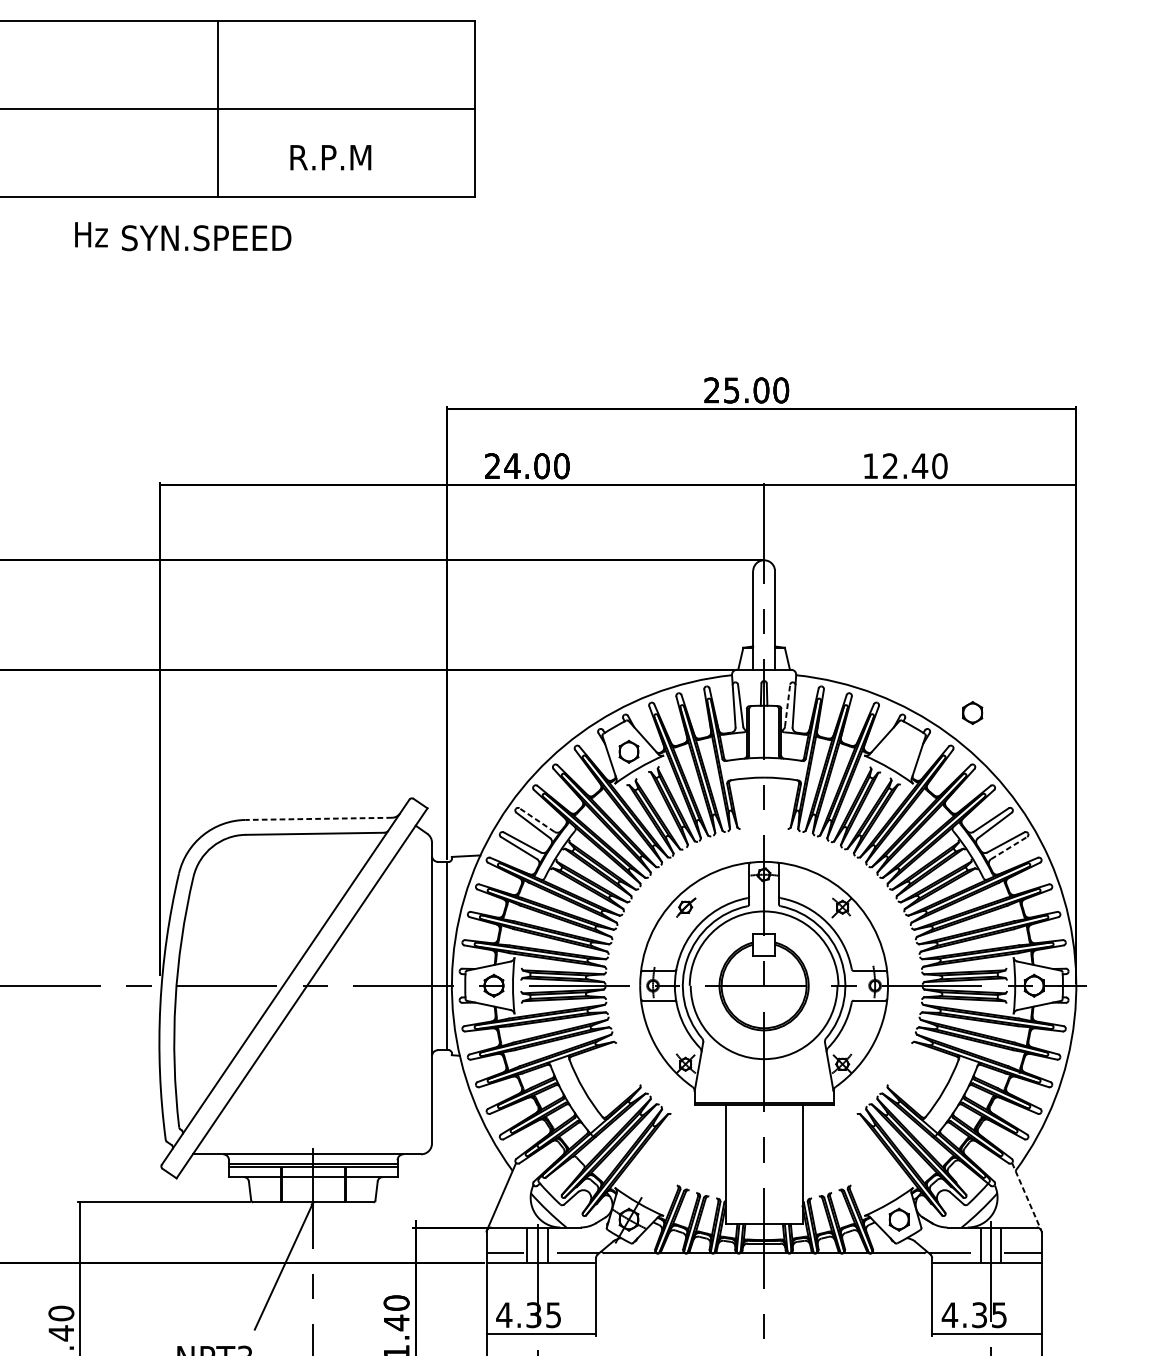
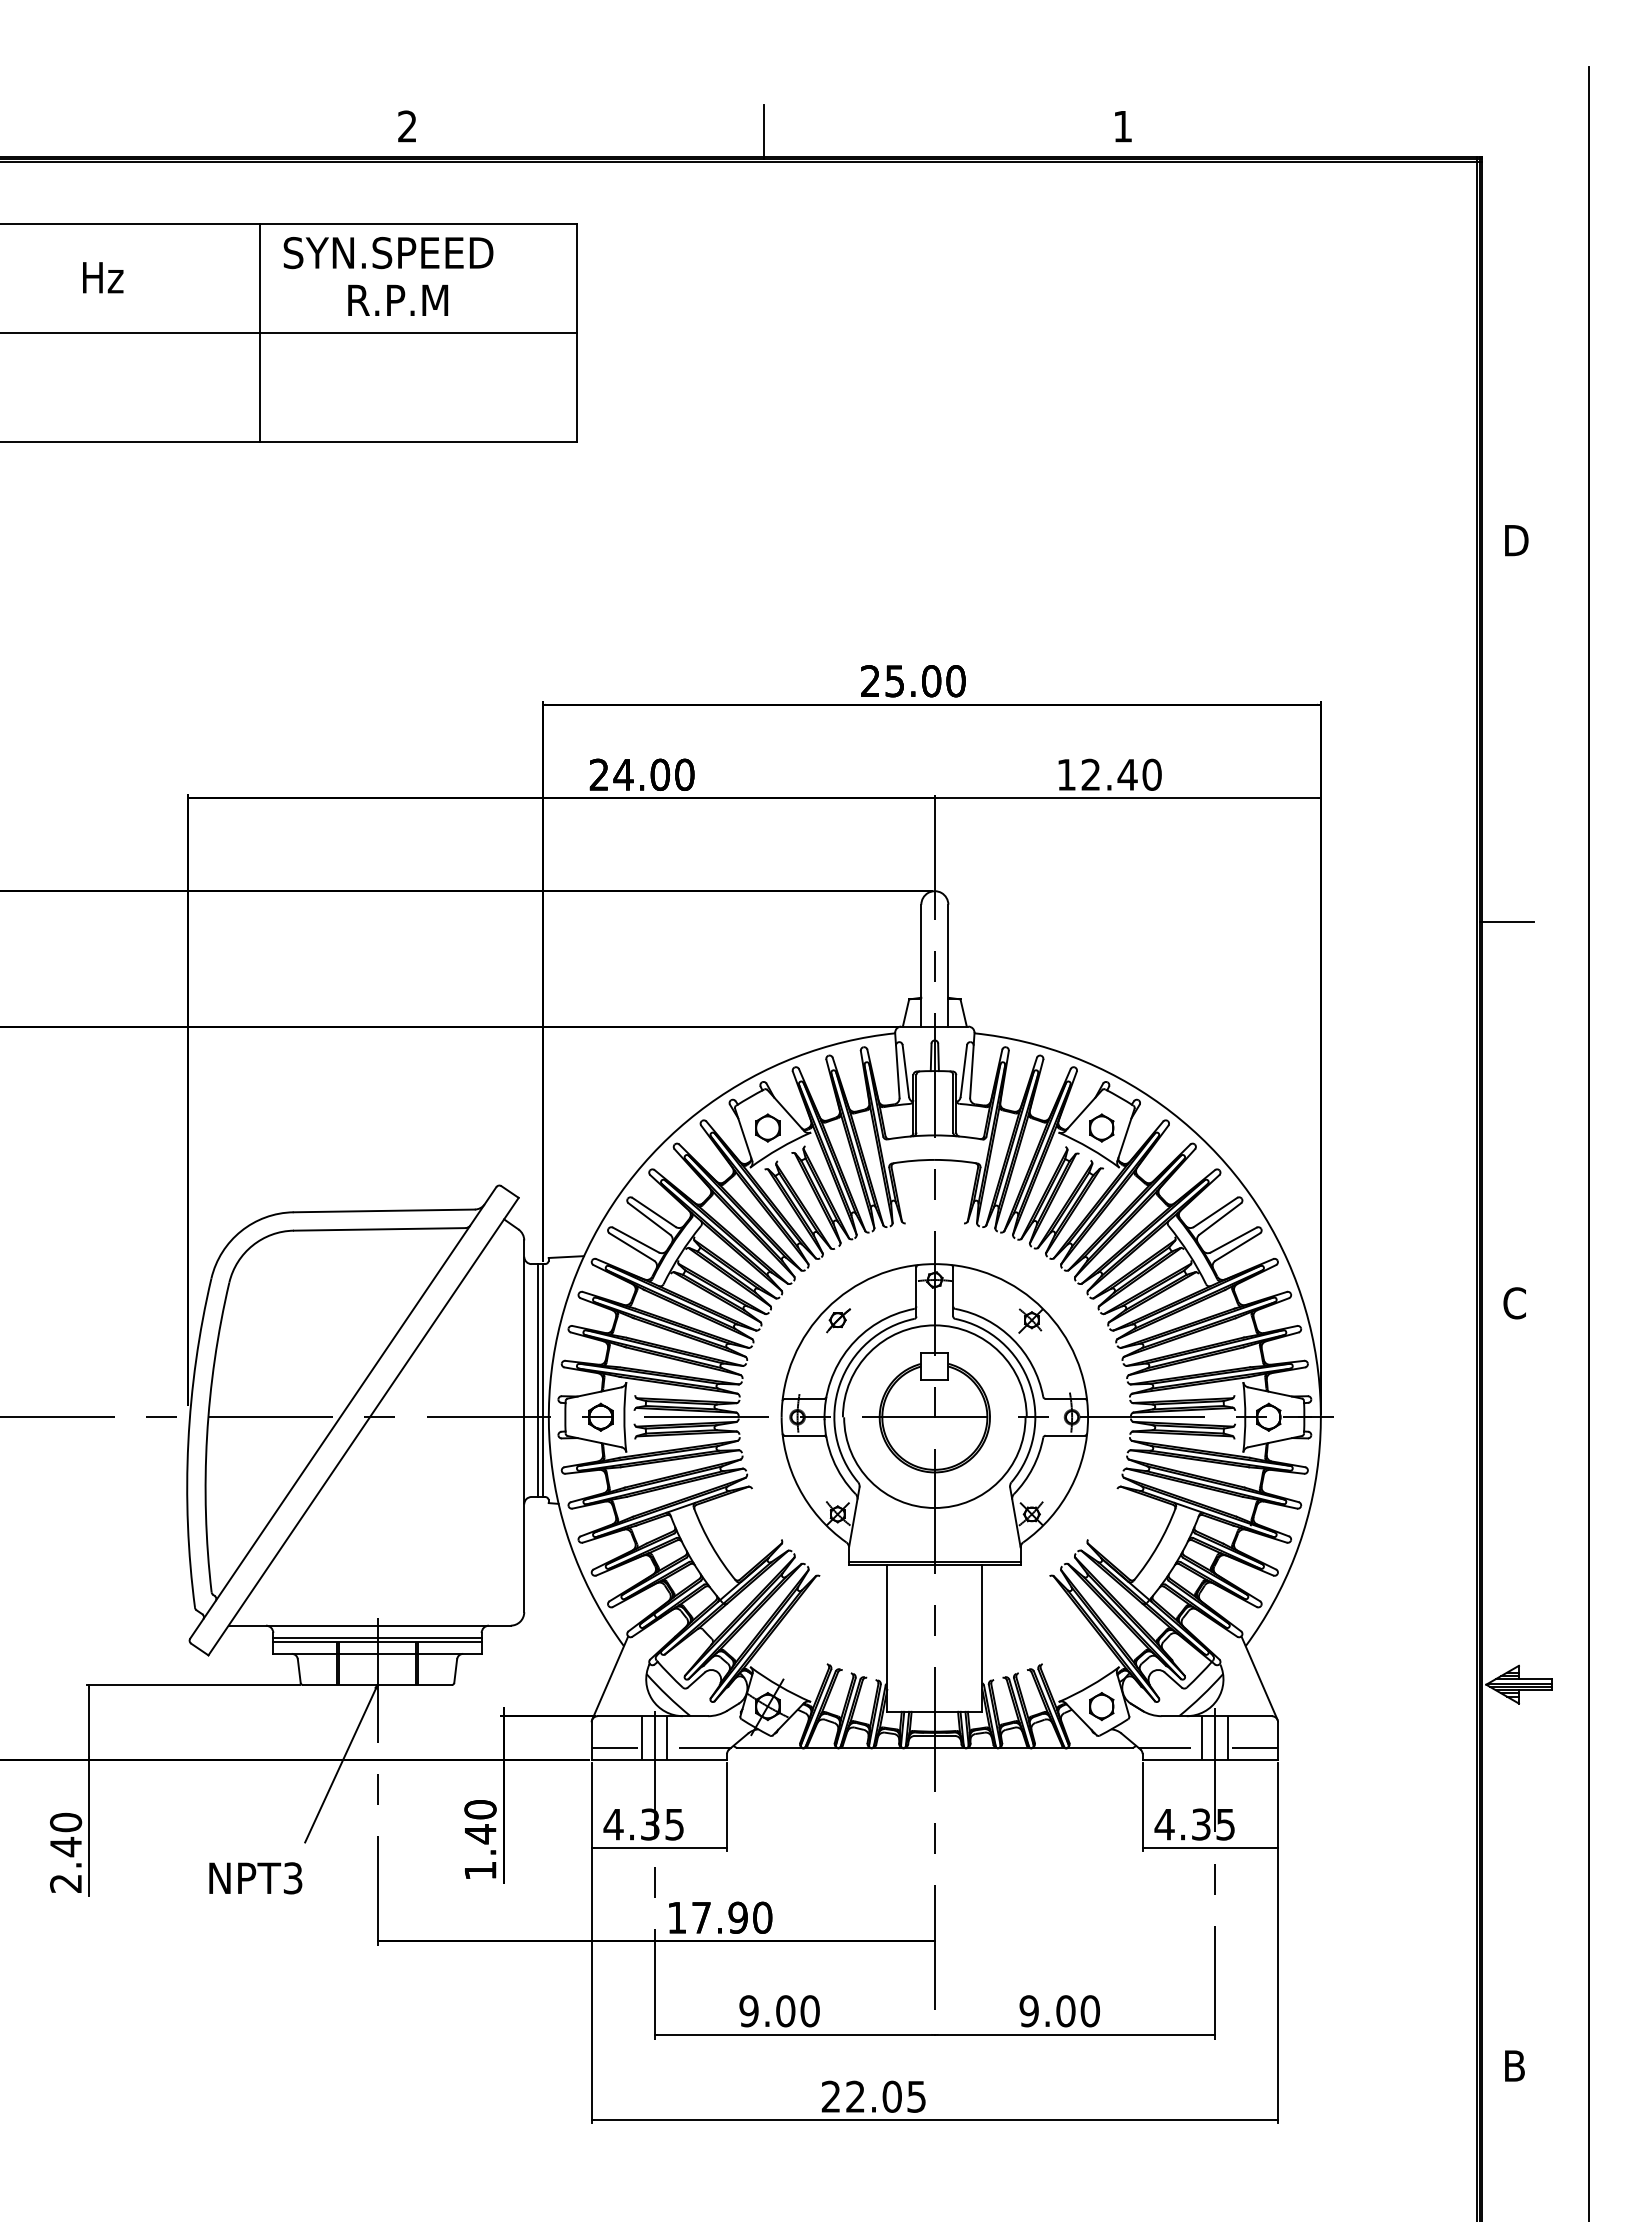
text: (331, 156) -> (398, 299), moved
text: (91, 234) -> (103, 277), moved
text: (206, 238) -> (388, 253), moved
line: (787, 705) -> (963, 1070), dashed -> solid
part: (972, 712) -> (1101, 1127), moved
line: (318, 818) -> (384, 1210), dashed -> solid
line: (536, 820) -> (653, 1212), dashed -> solid
line: (1009, 847) -> (1238, 1246), dashed -> solid
line: (443, 956) -> (538, 1380), added
line: (1026, 1197) -> (1259, 1678), dashed -> solid

